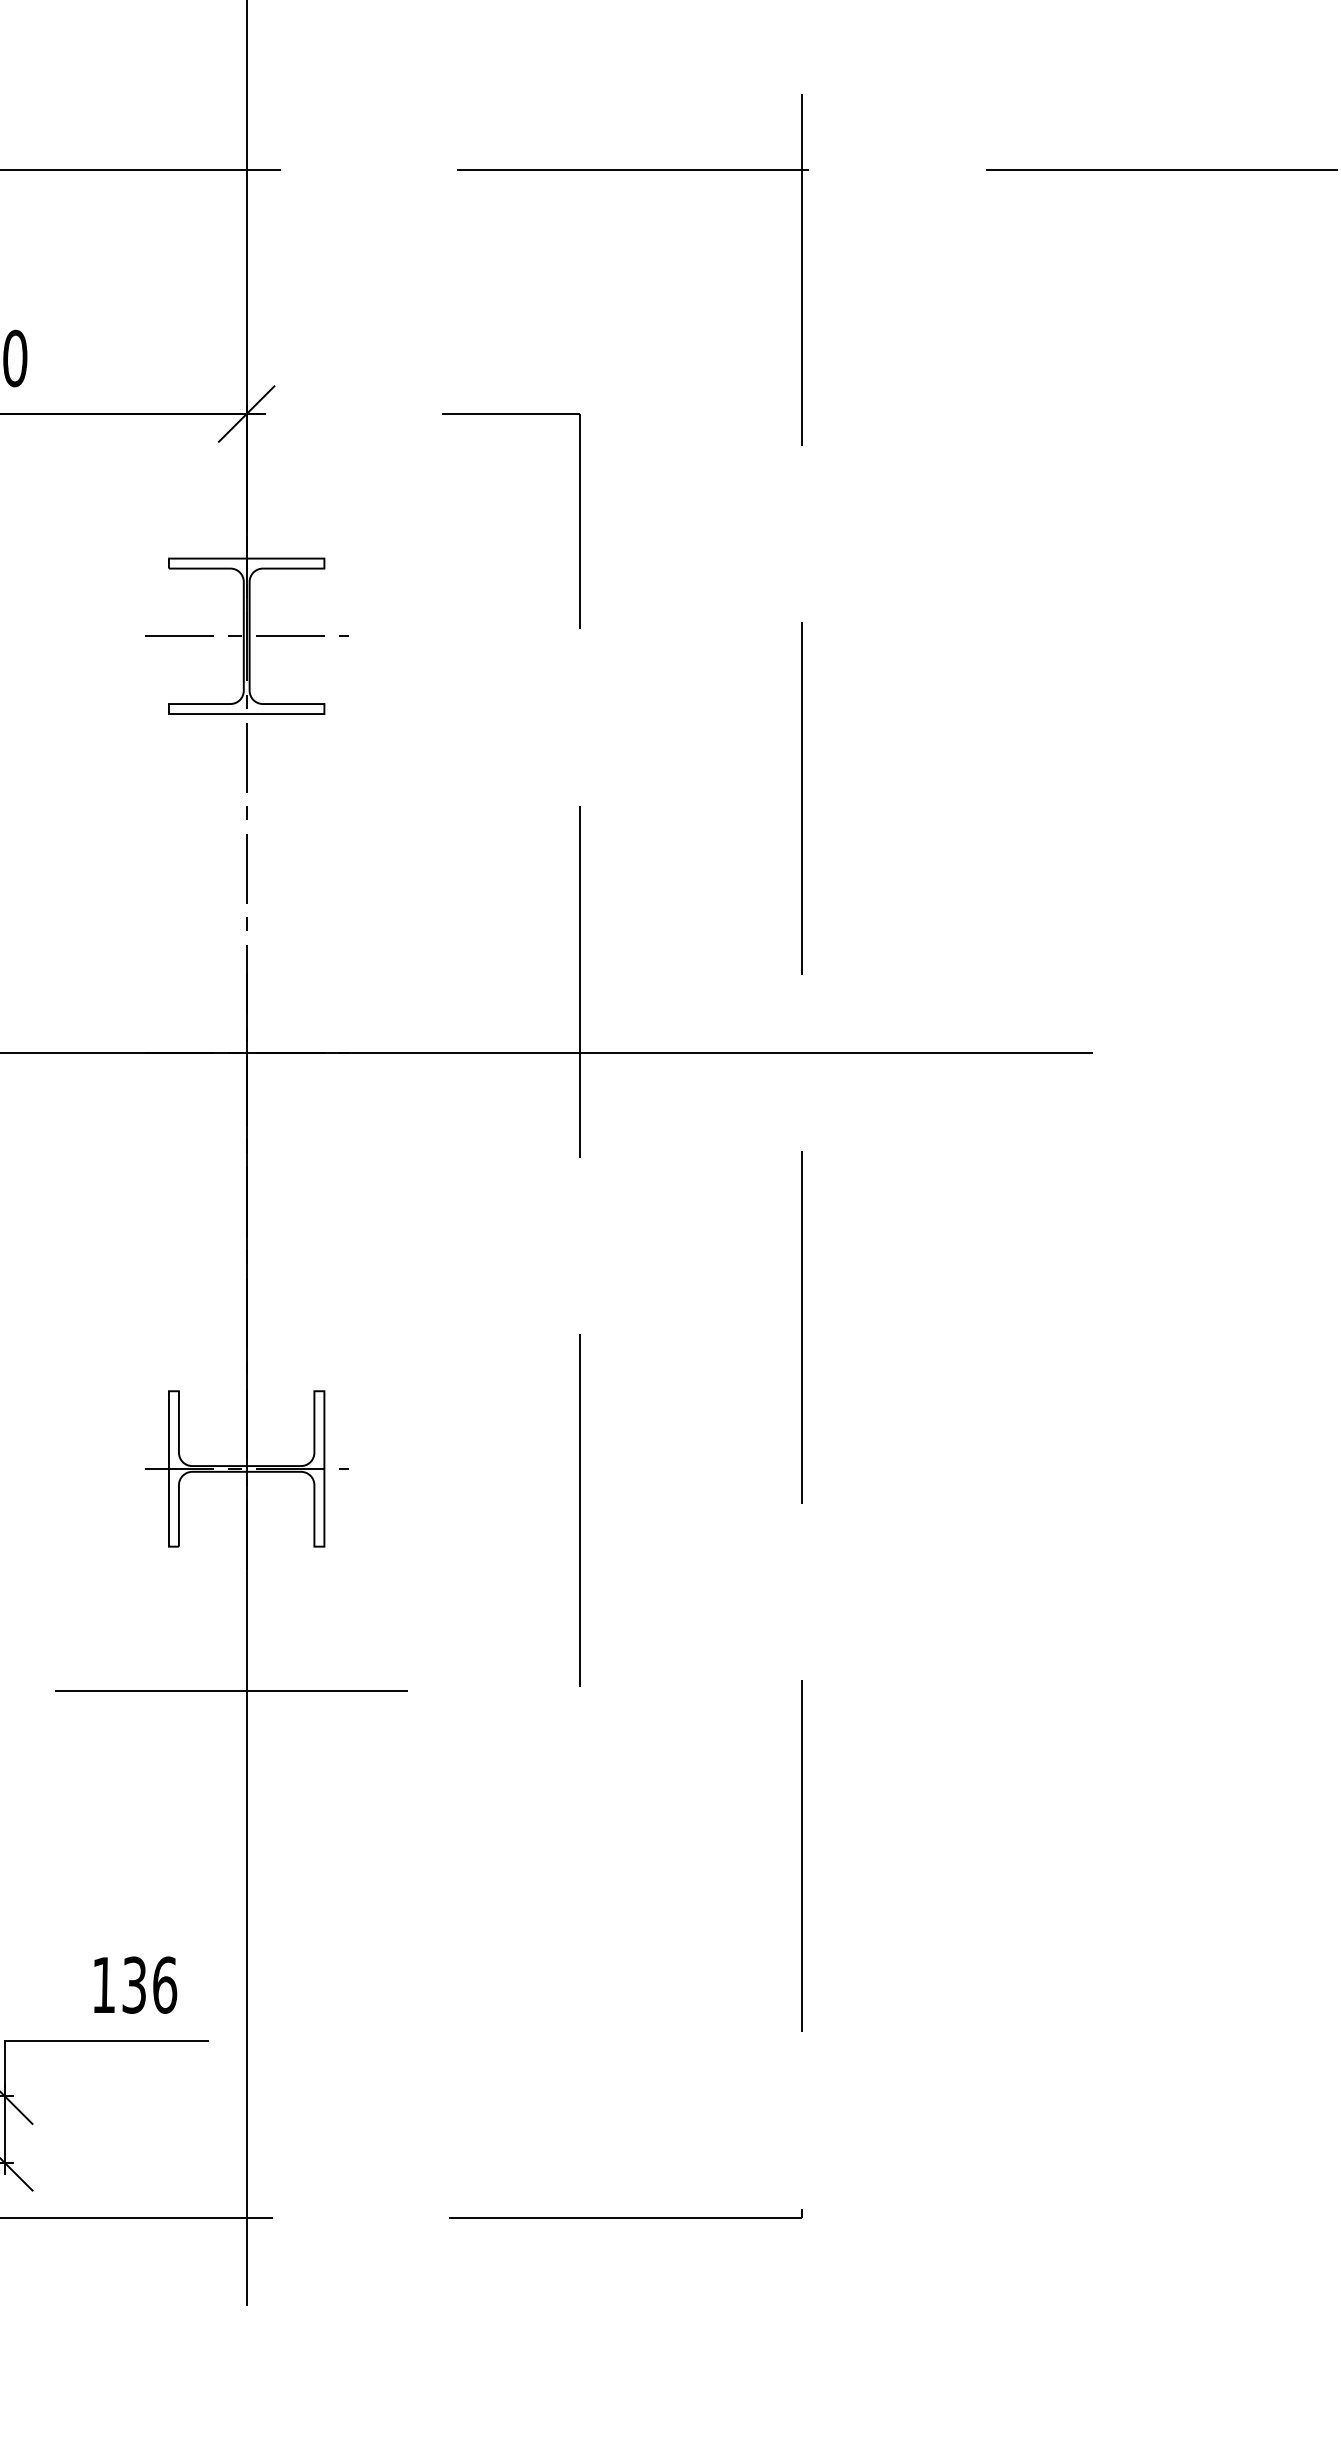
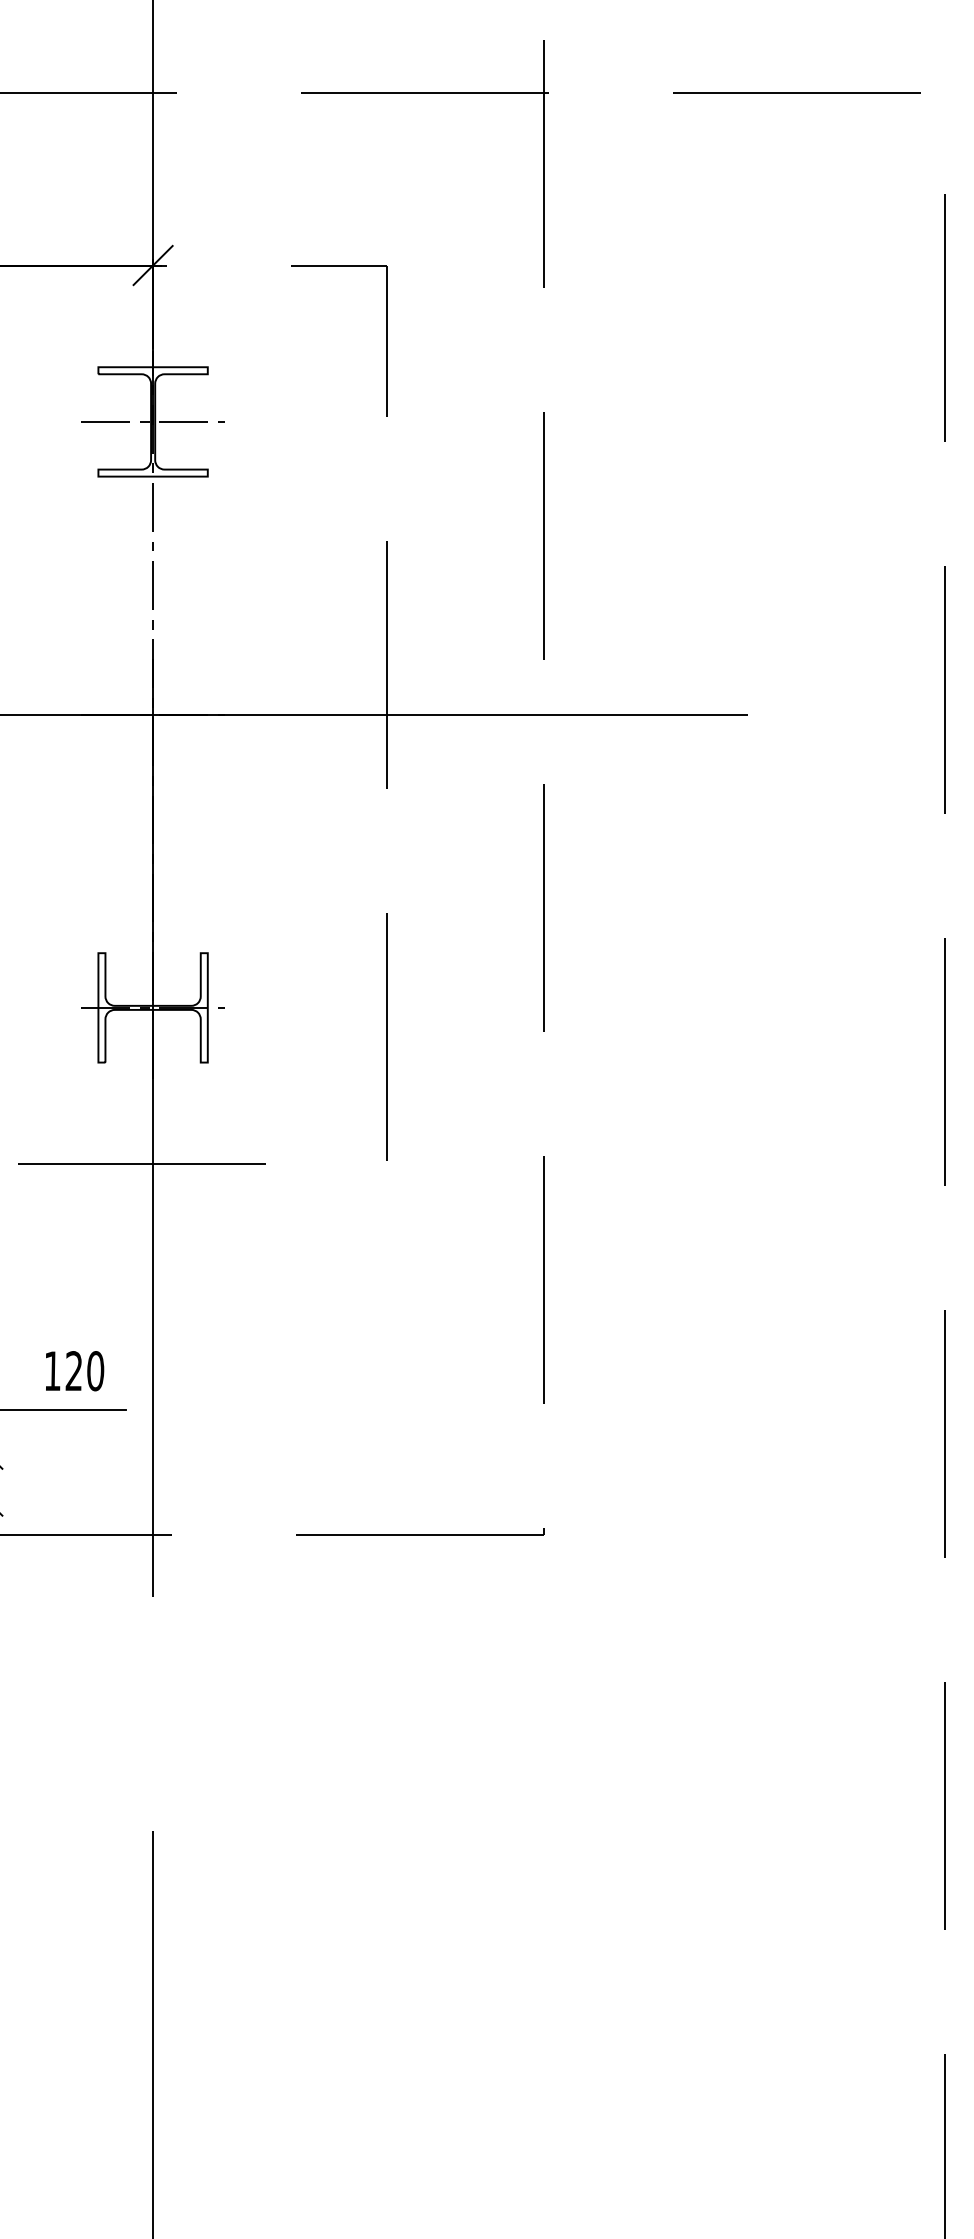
text: (149, 1985) -> (84, 1371), 136 -> 120

